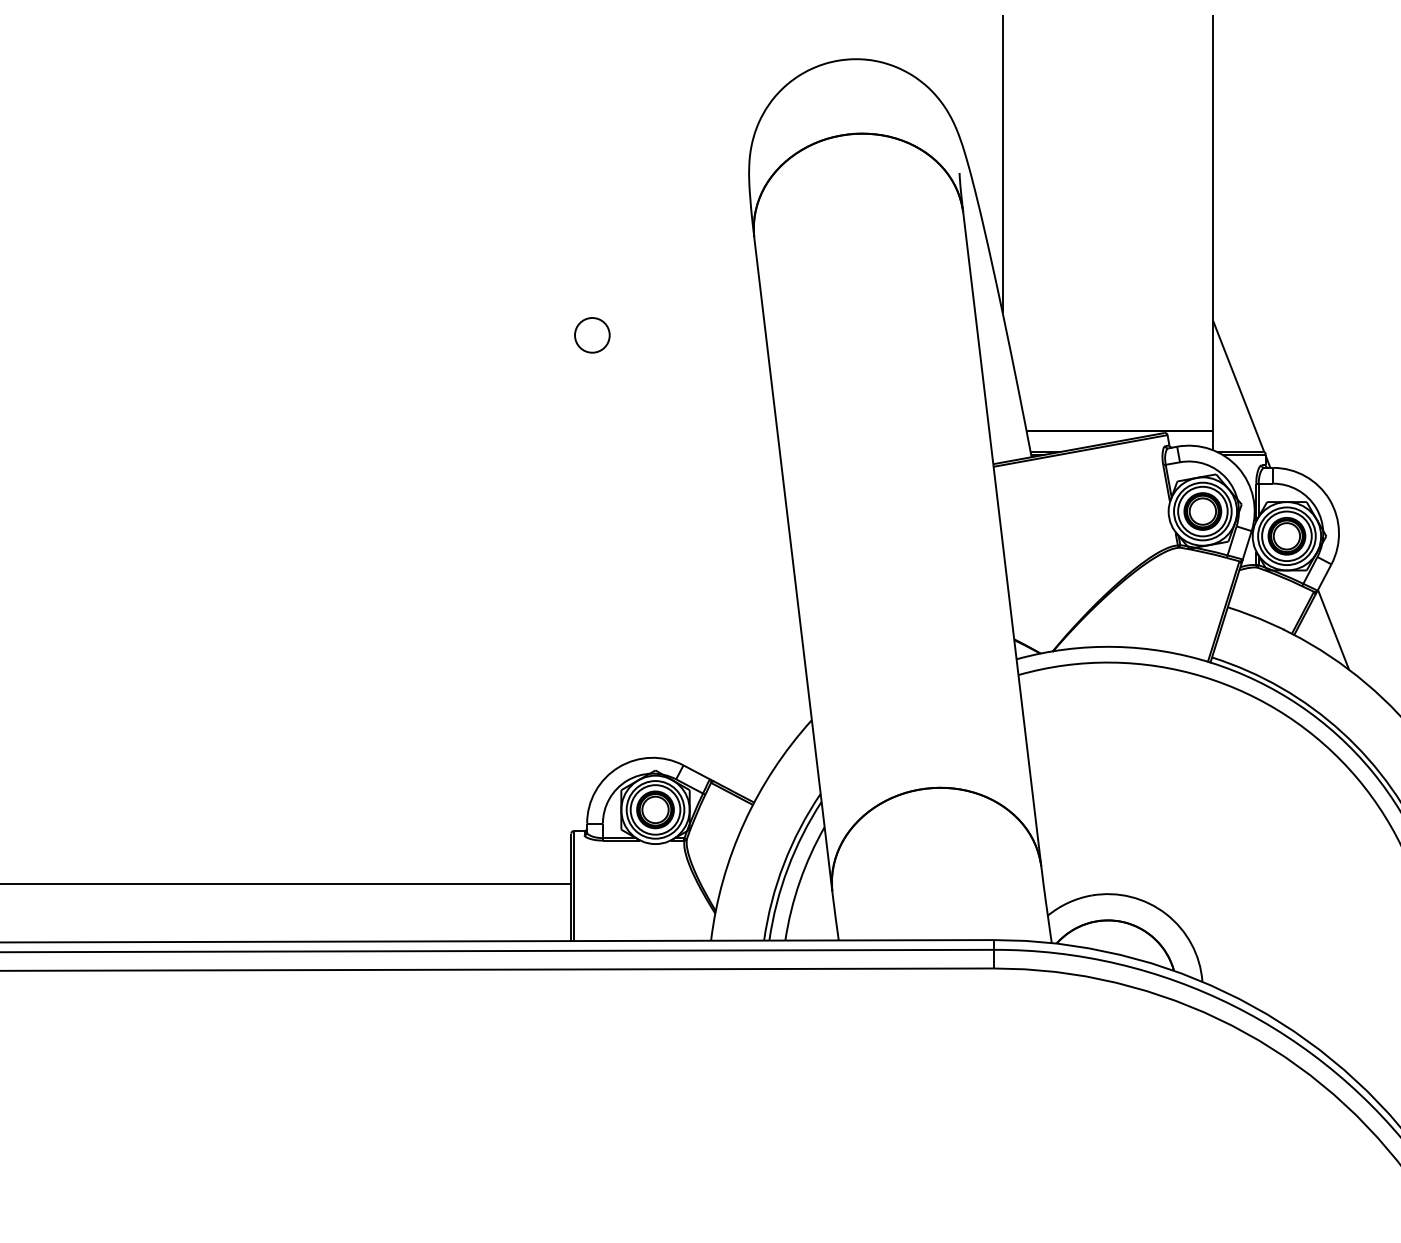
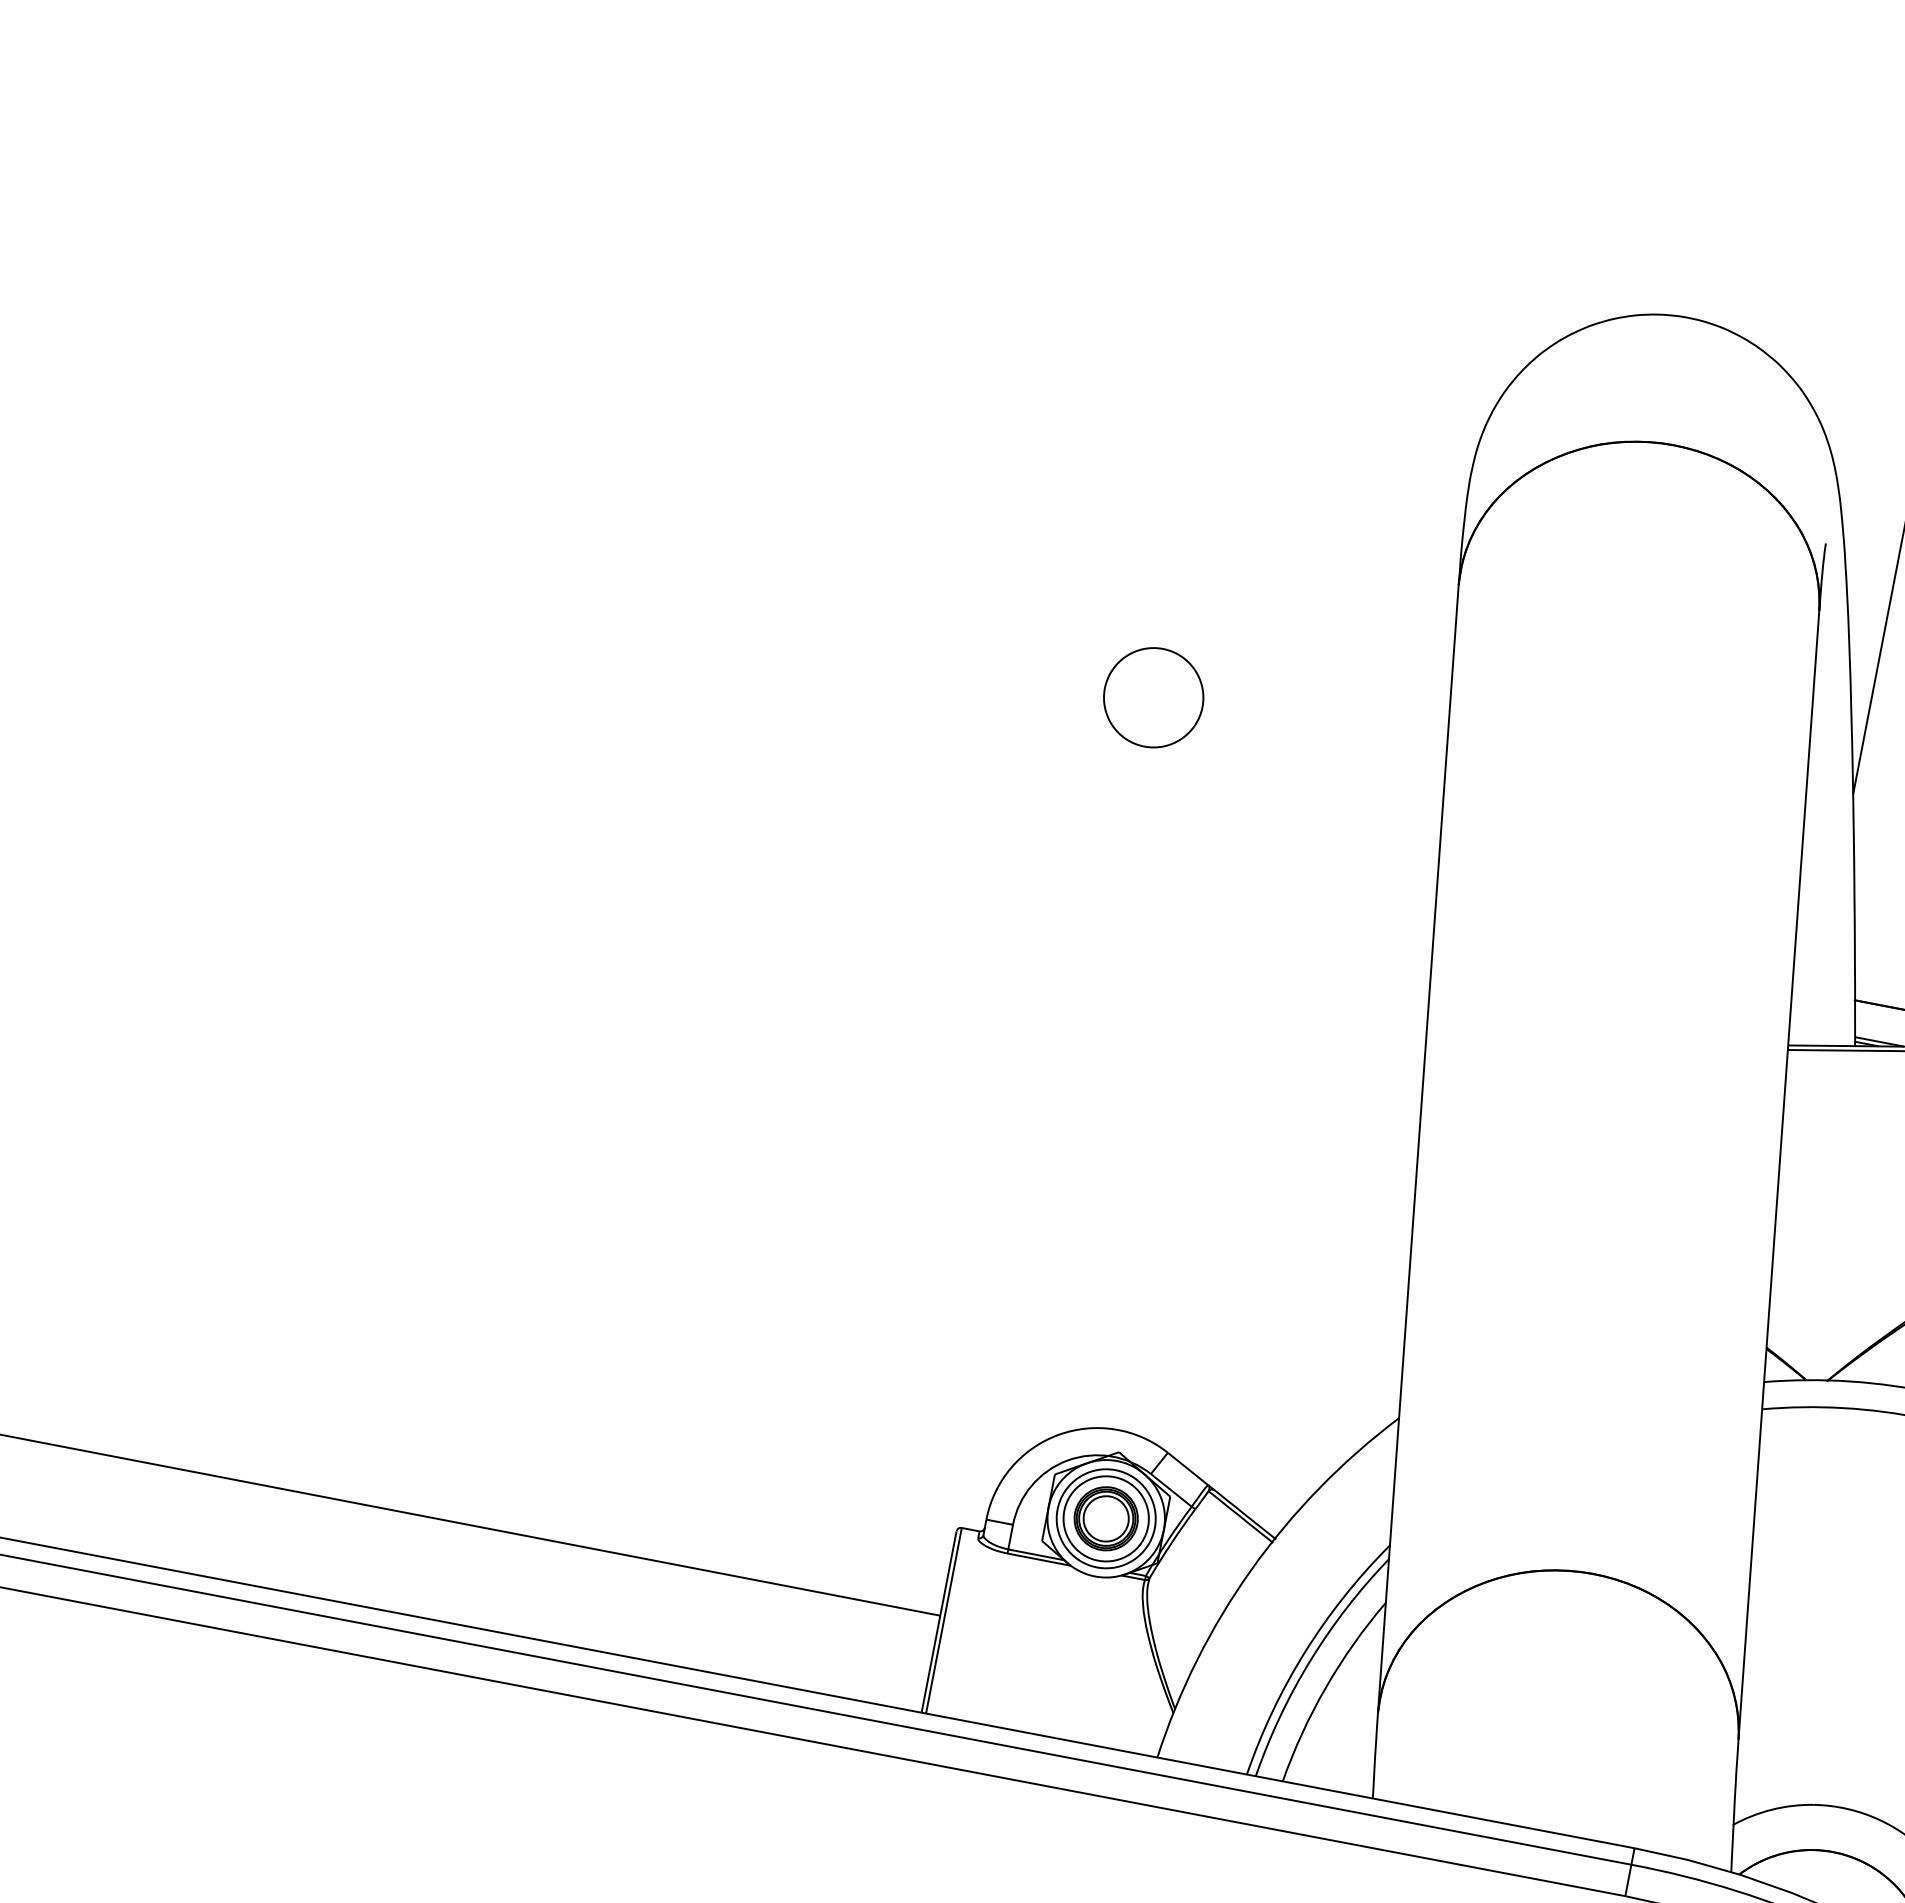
part: (592, 335) -> (1153, 698), size x1.67

